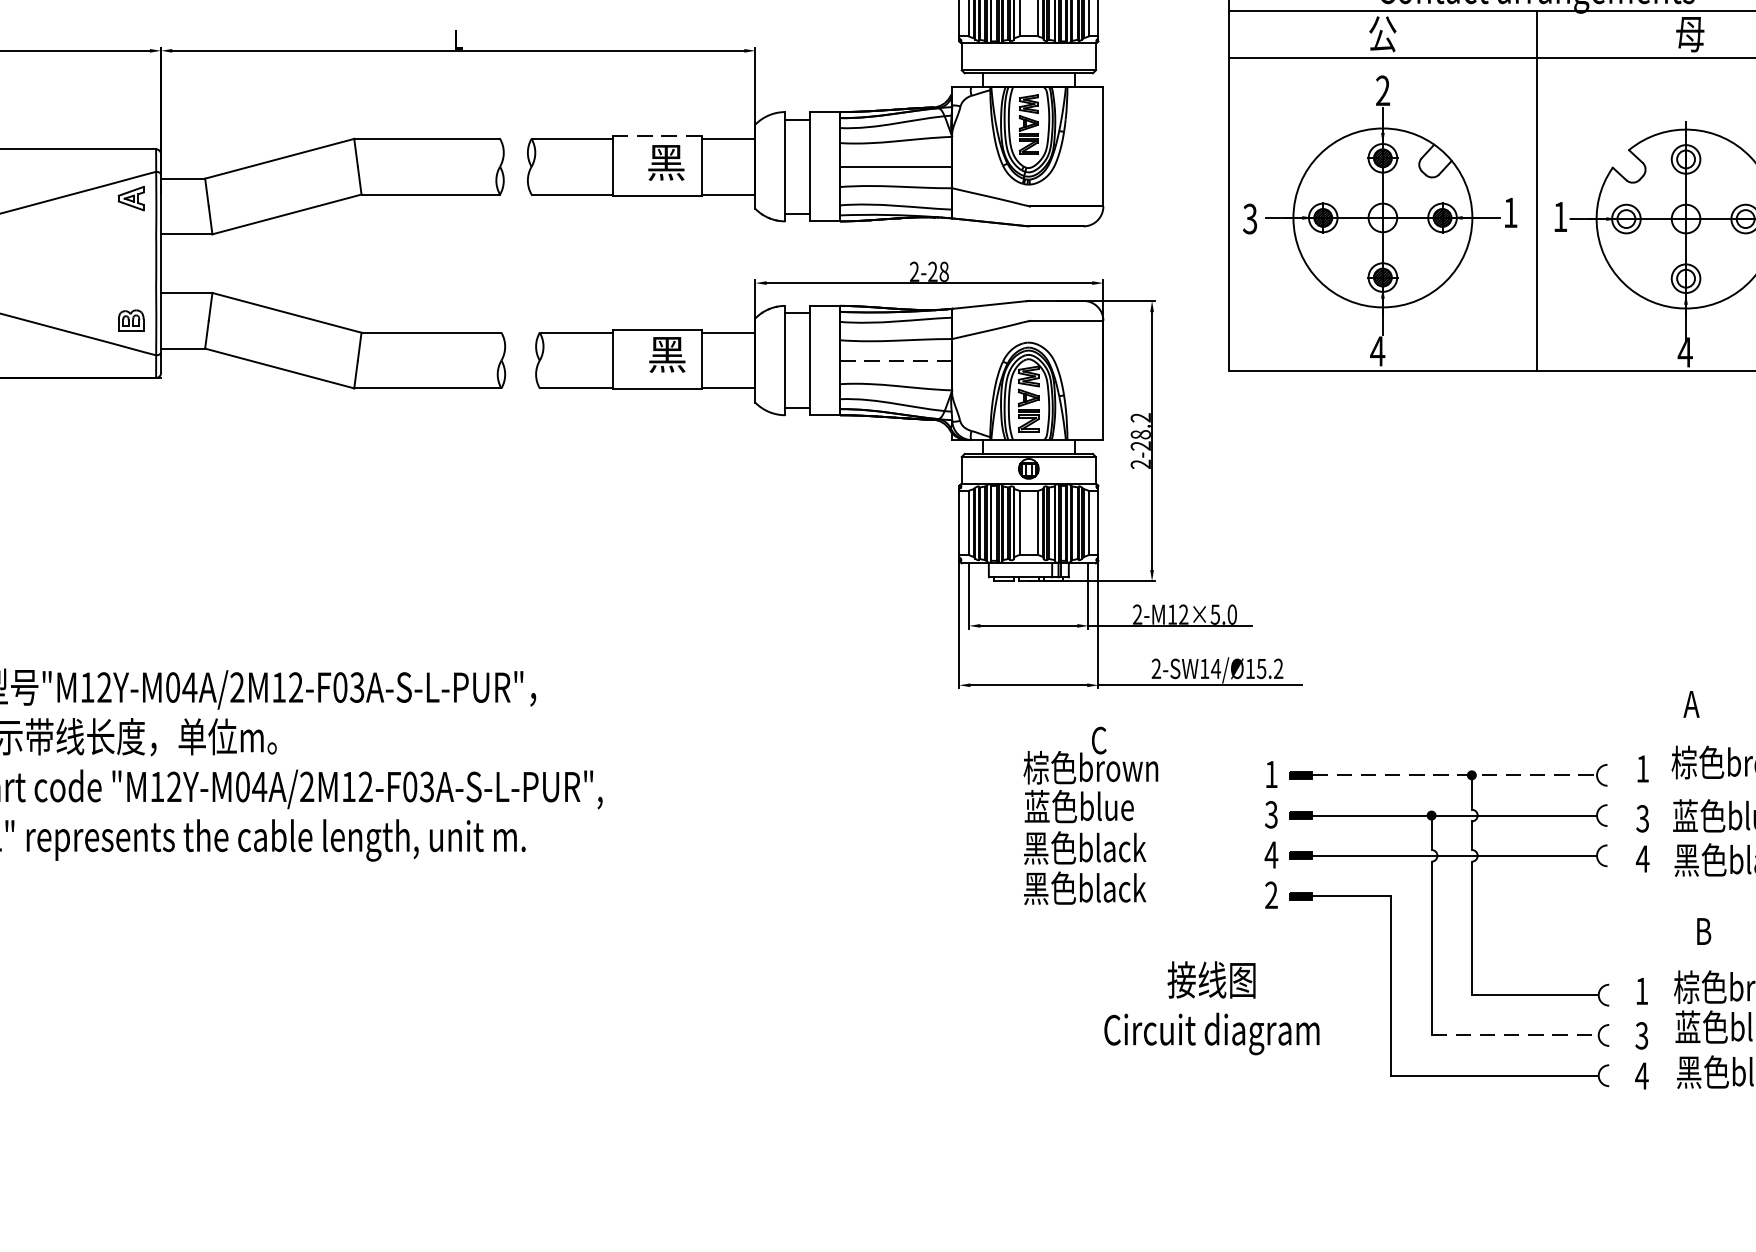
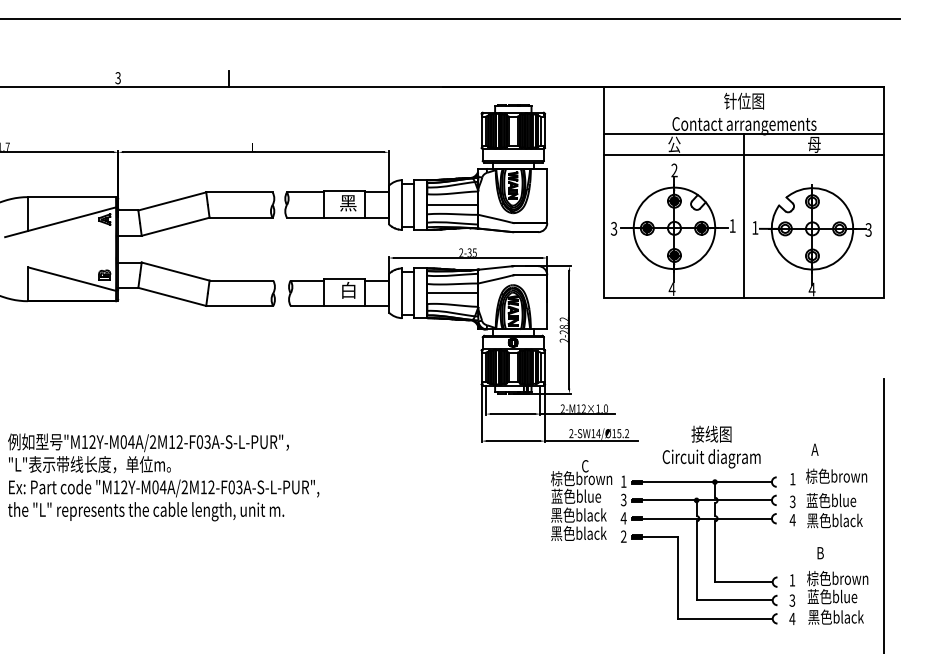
line: (657, 136) -> (344, 191), dashed -> solid
text: (936, 270) -> (471, 252), 2-28 -> 2-35
text: (666, 354) -> (348, 290), 黑 -> 白
line: (895, 361) -> (452, 293), dashed -> solid
text: (1215, 613) -> (598, 408), 5.0 -> 1.0
line: (1455, 776) -> (707, 482), dashed -> solid
text: (1090, 815) -> (581, 500), moved
text: (1211, 1006) -> (711, 446), moved
line: (1514, 1035) -> (734, 600), dashed -> solid

